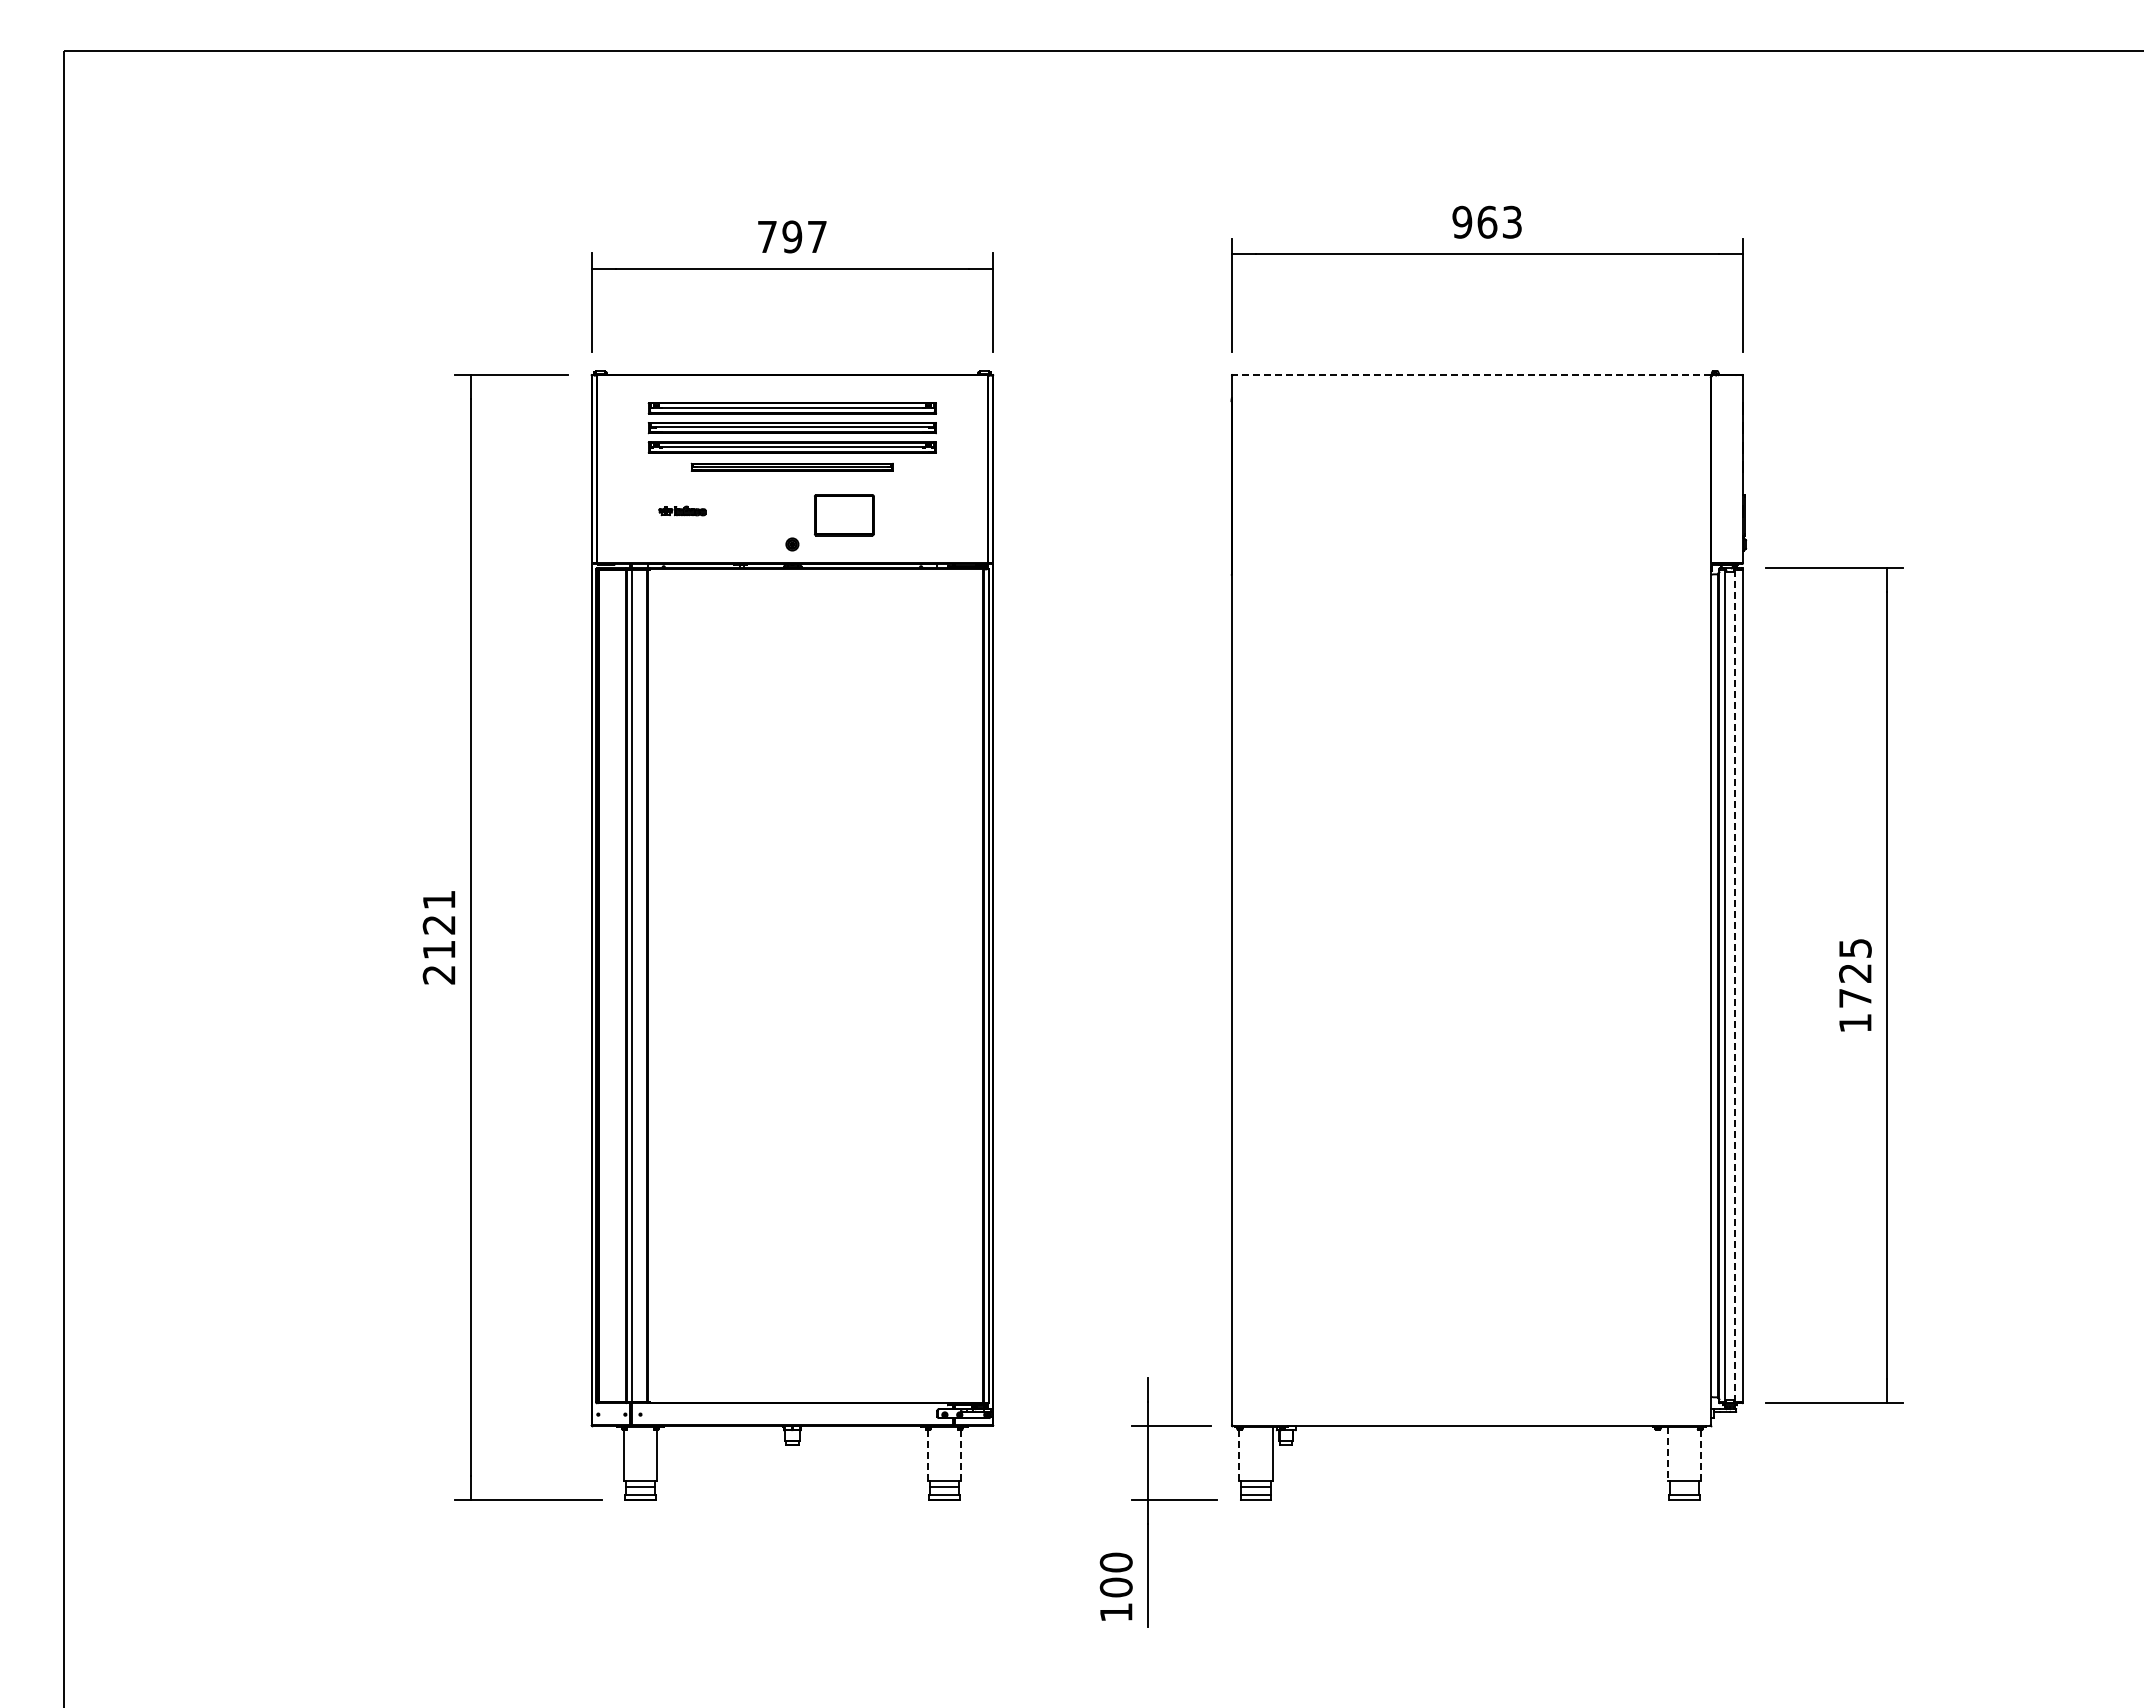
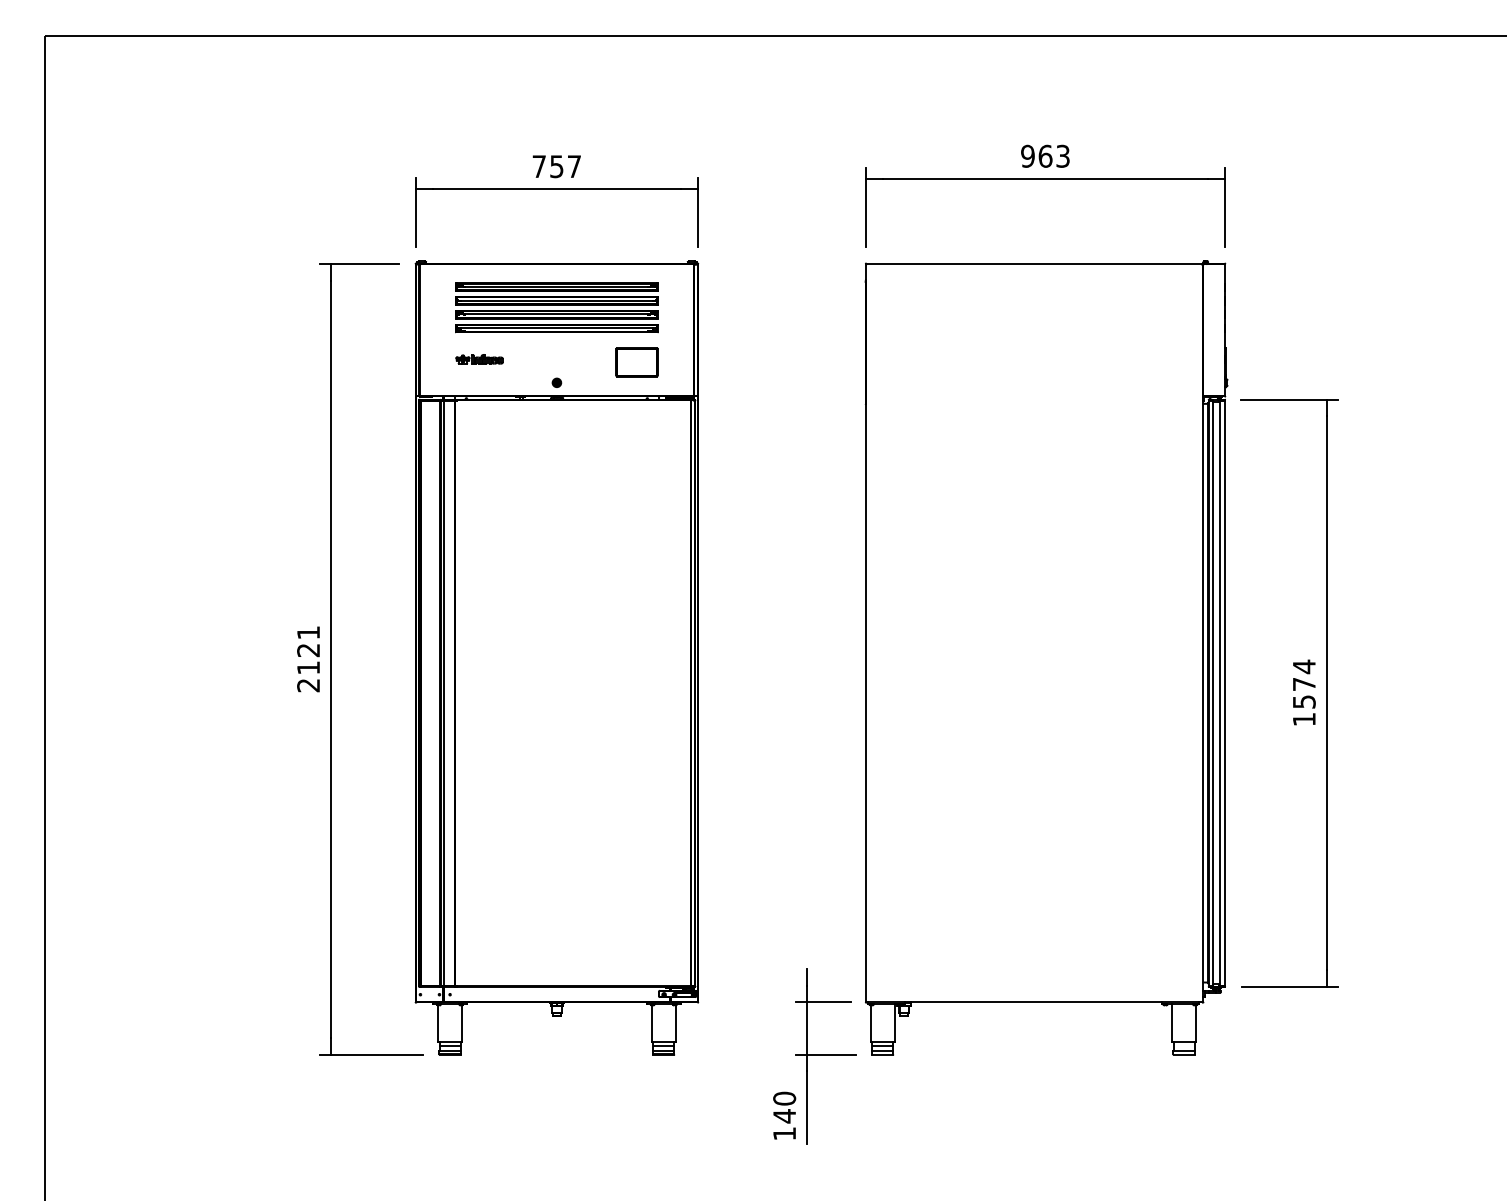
text: (792, 236) -> (556, 166), 797 -> 757
line: (1470, 375) -> (1033, 264), dashed -> solid
part: (791, 467) -> (556, 328), size x1.43
part: (682, 510) -> (479, 358), size x1.43
part: (844, 515) -> (637, 362), moved
text: (1855, 972) -> (1304, 683), 1725 -> 1574
line: (1734, 985) -> (1219, 692), dashed -> solid
line: (1667, 1454) -> (1172, 1022), dashed -> solid
line: (927, 1455) -> (651, 1023), dashed -> solid
line: (961, 1455) -> (675, 1023), dashed -> solid
line: (1239, 1455) -> (871, 1023), dashed -> solid
line: (1701, 1455) -> (1196, 1023), dashed -> solid
text: (1115, 1587) -> (784, 1116), 100 -> 140

